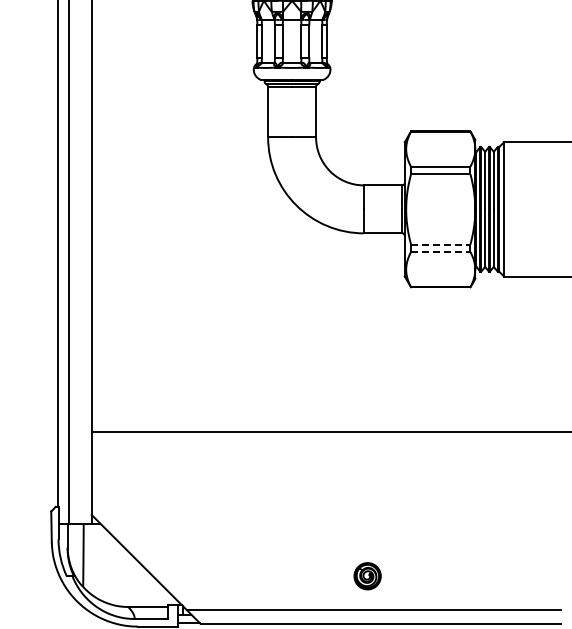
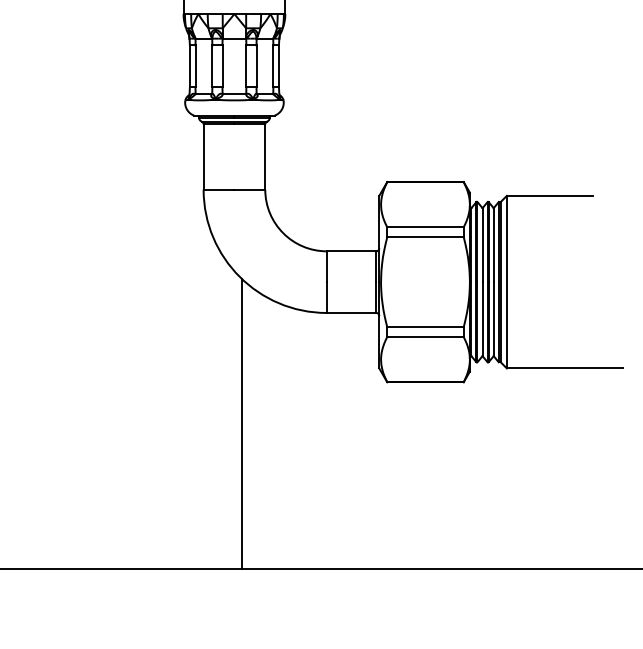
line: (440, 244) -> (425, 327), dashed -> solid
line: (440, 252) -> (425, 337), dashed -> solid
line: (297, 319) -> (241, 423), added

